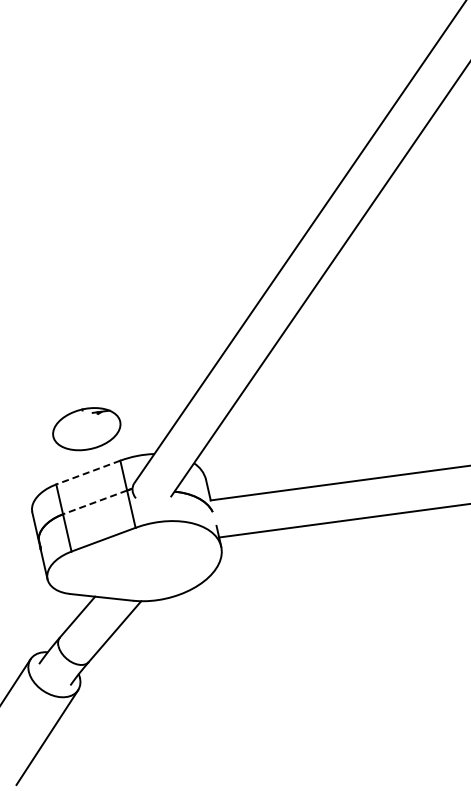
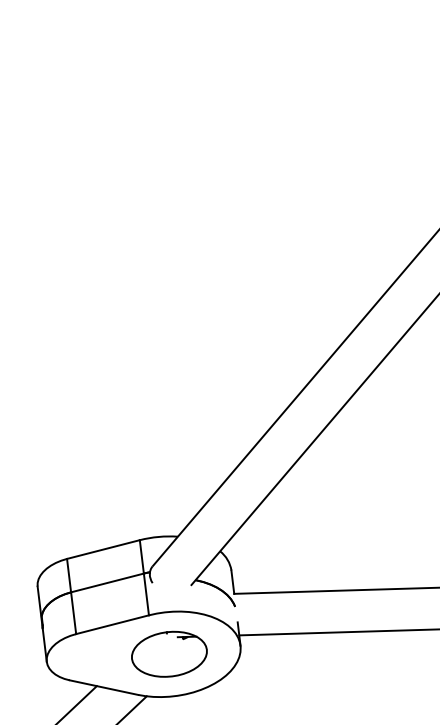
part: (86, 429) -> (169, 654), moved
line: (87, 472) -> (102, 549), dashed -> solid
line: (94, 502) -> (106, 582), dashed -> solid

